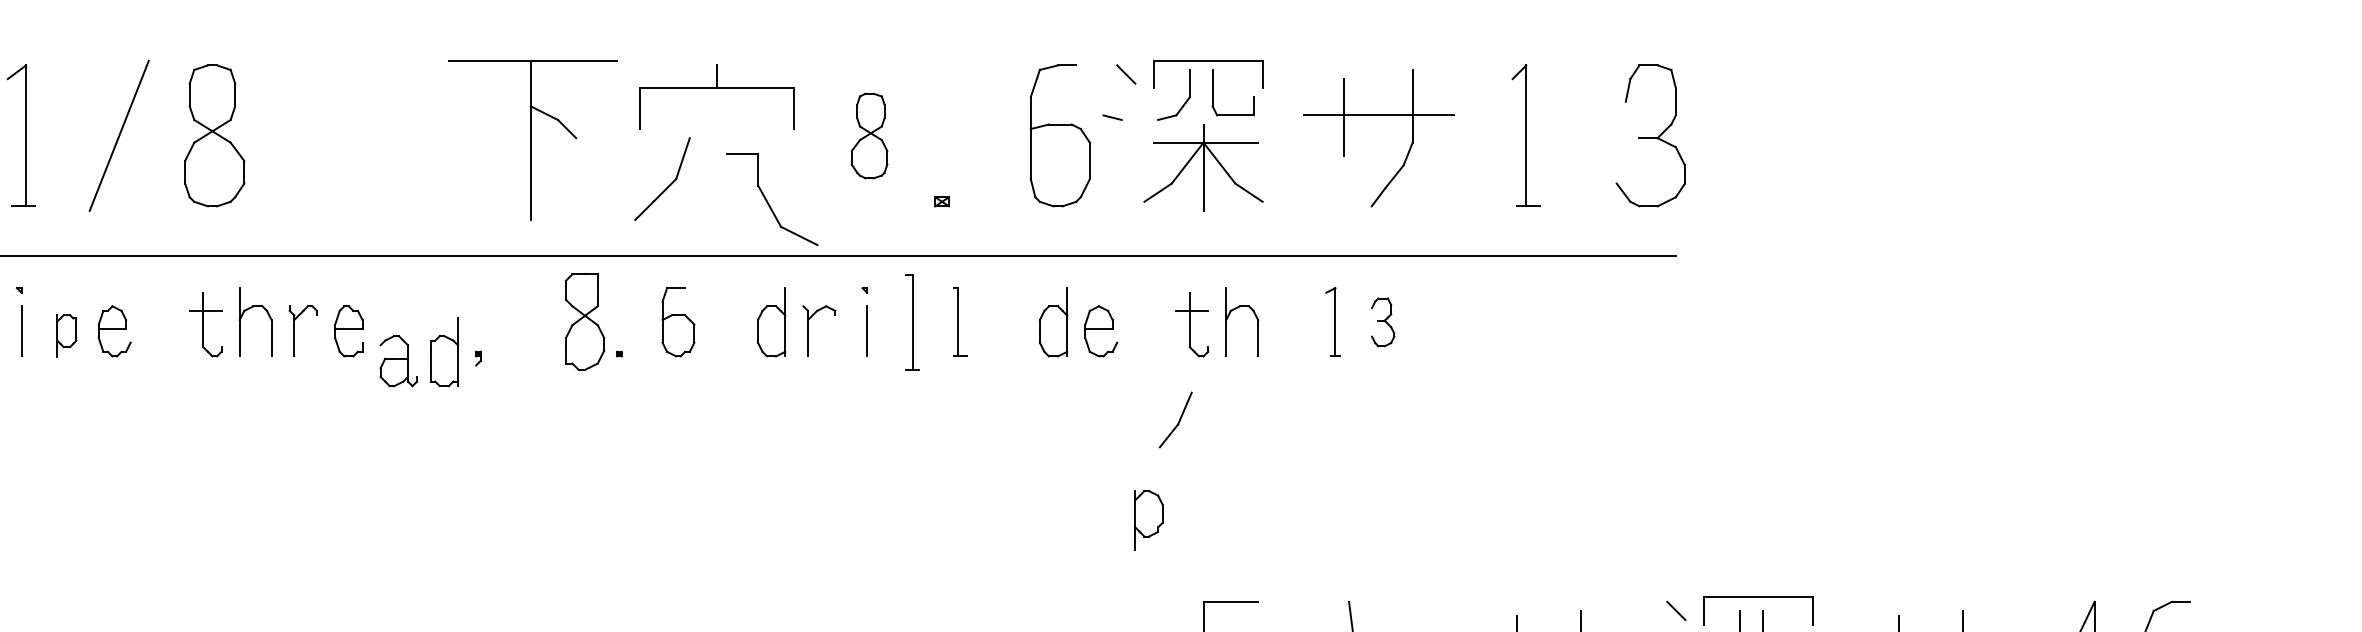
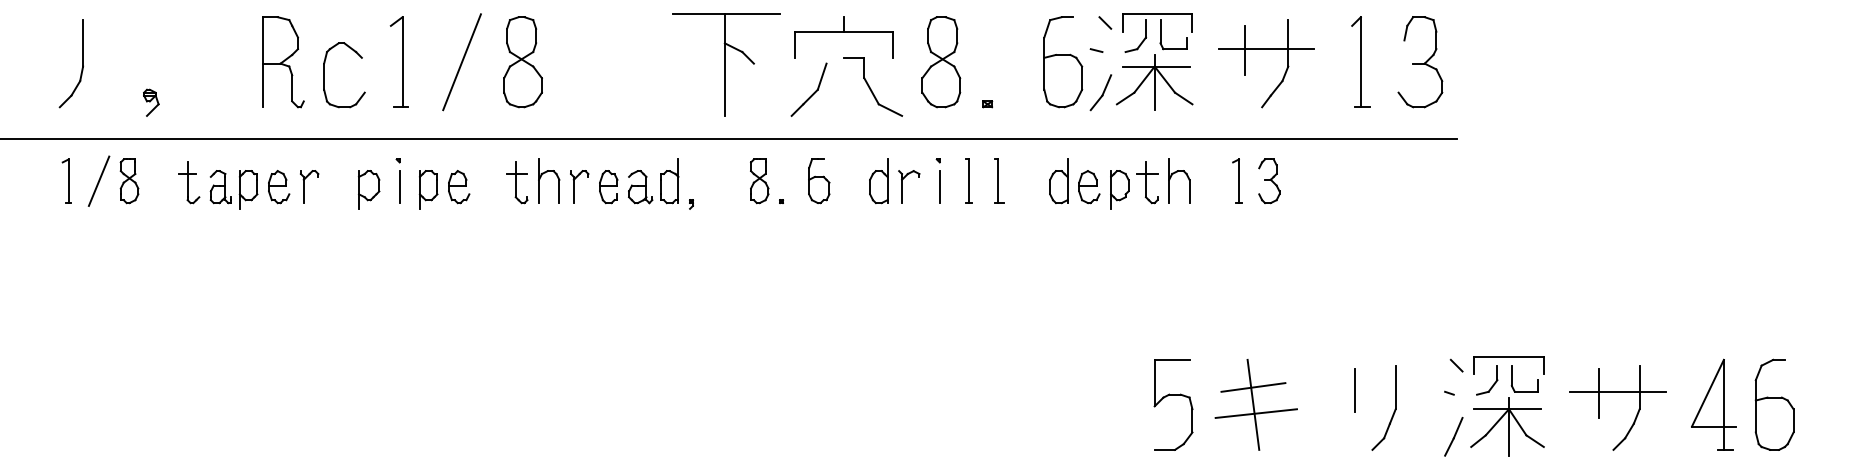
part: (869, 136) -> (941, 62), size x1.67
part: (1650, 136) -> (1420, 62), moved
part: (772, 198) -> (873, 86), moved
part: (912, 321) -> (968, 180), size x0.71
part: (584, 322) -> (759, 181), size x0.71
part: (1383, 322) -> (1269, 181), size x1.43
part: (66, 335) -> (428, 189), size x1.43
part: (407, 352) -> (646, 181), moved
part: (1175, 419) -> (1100, 92), moved
part: (1148, 519) -> (1119, 189), moved

